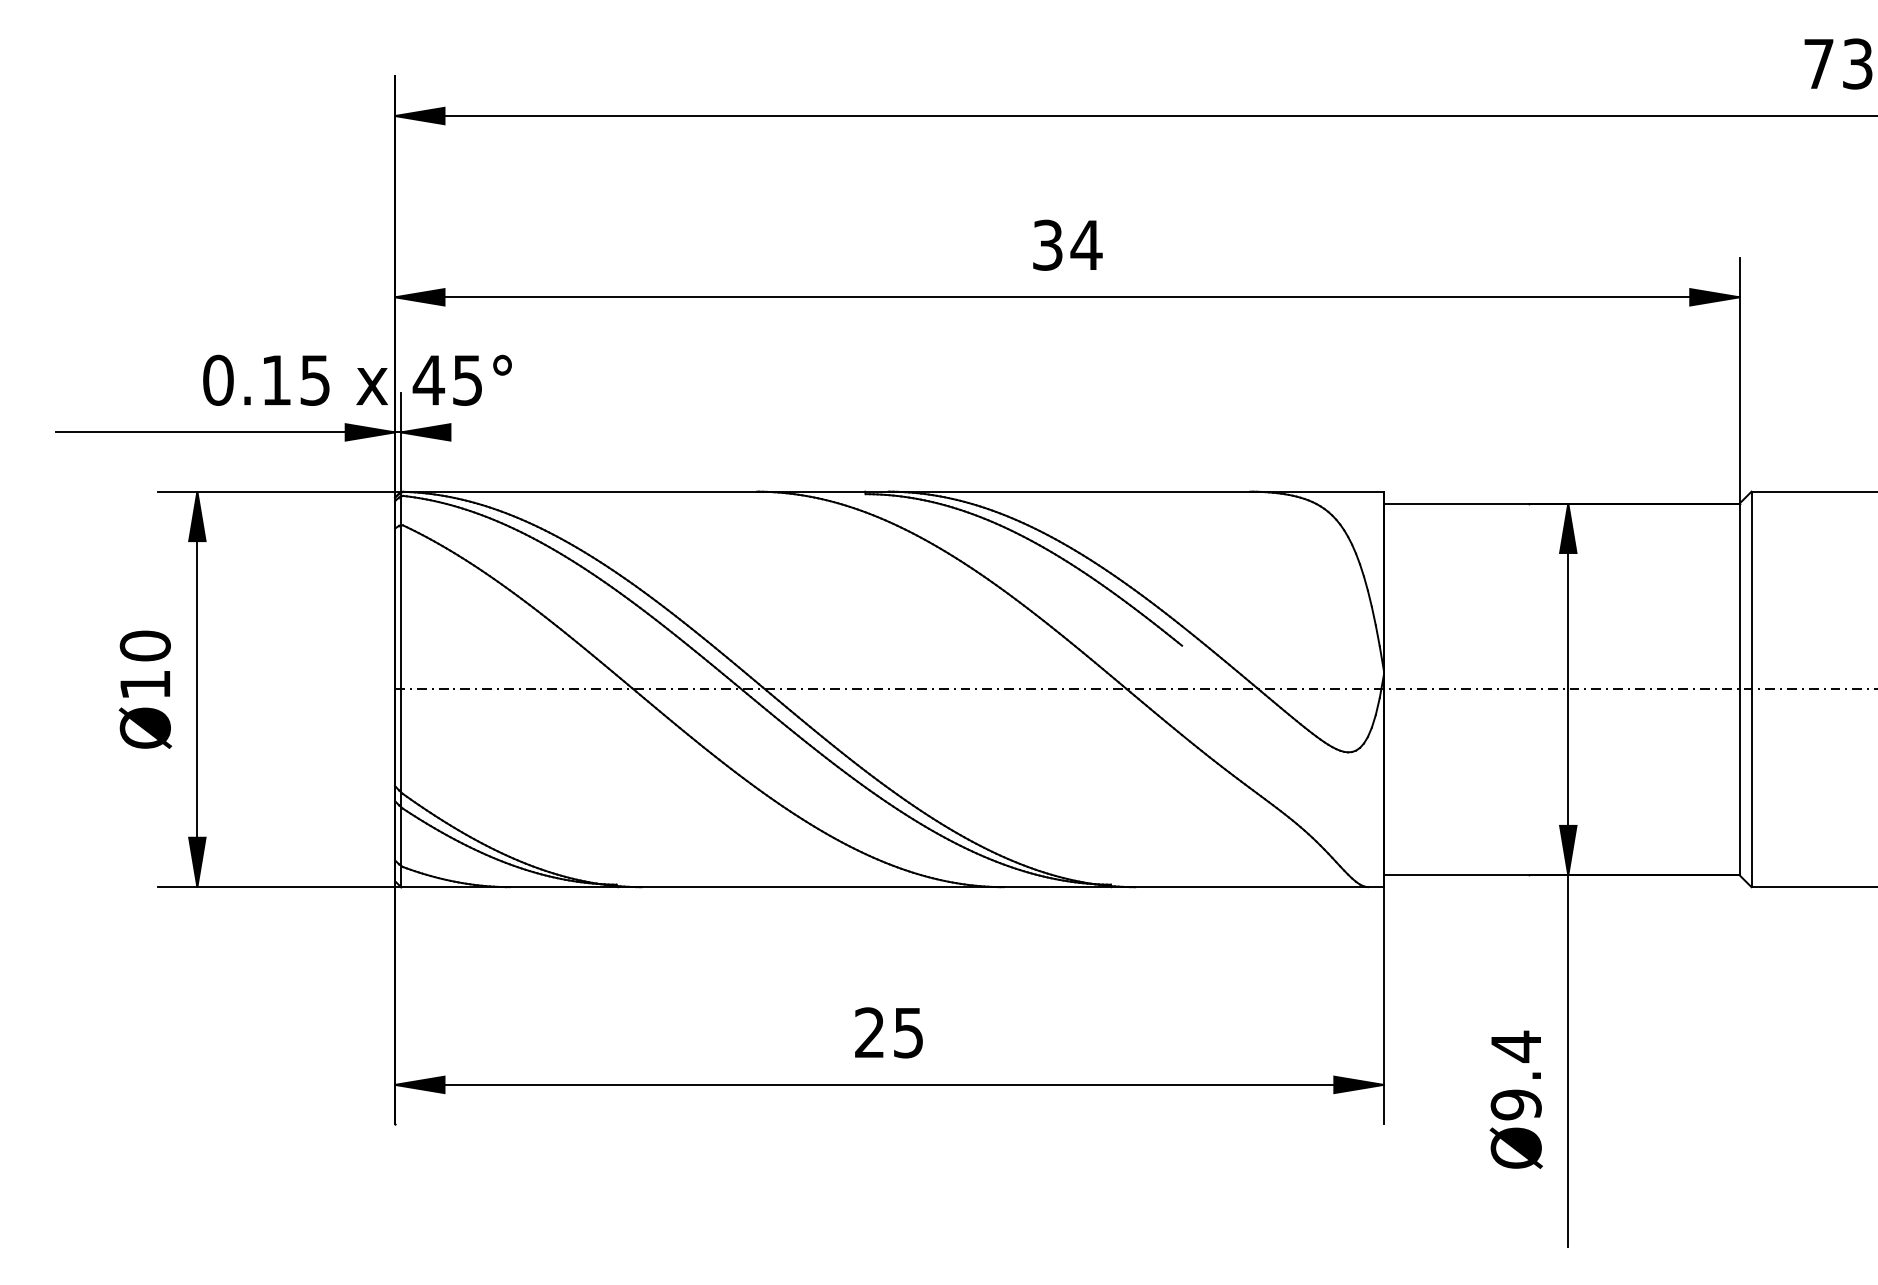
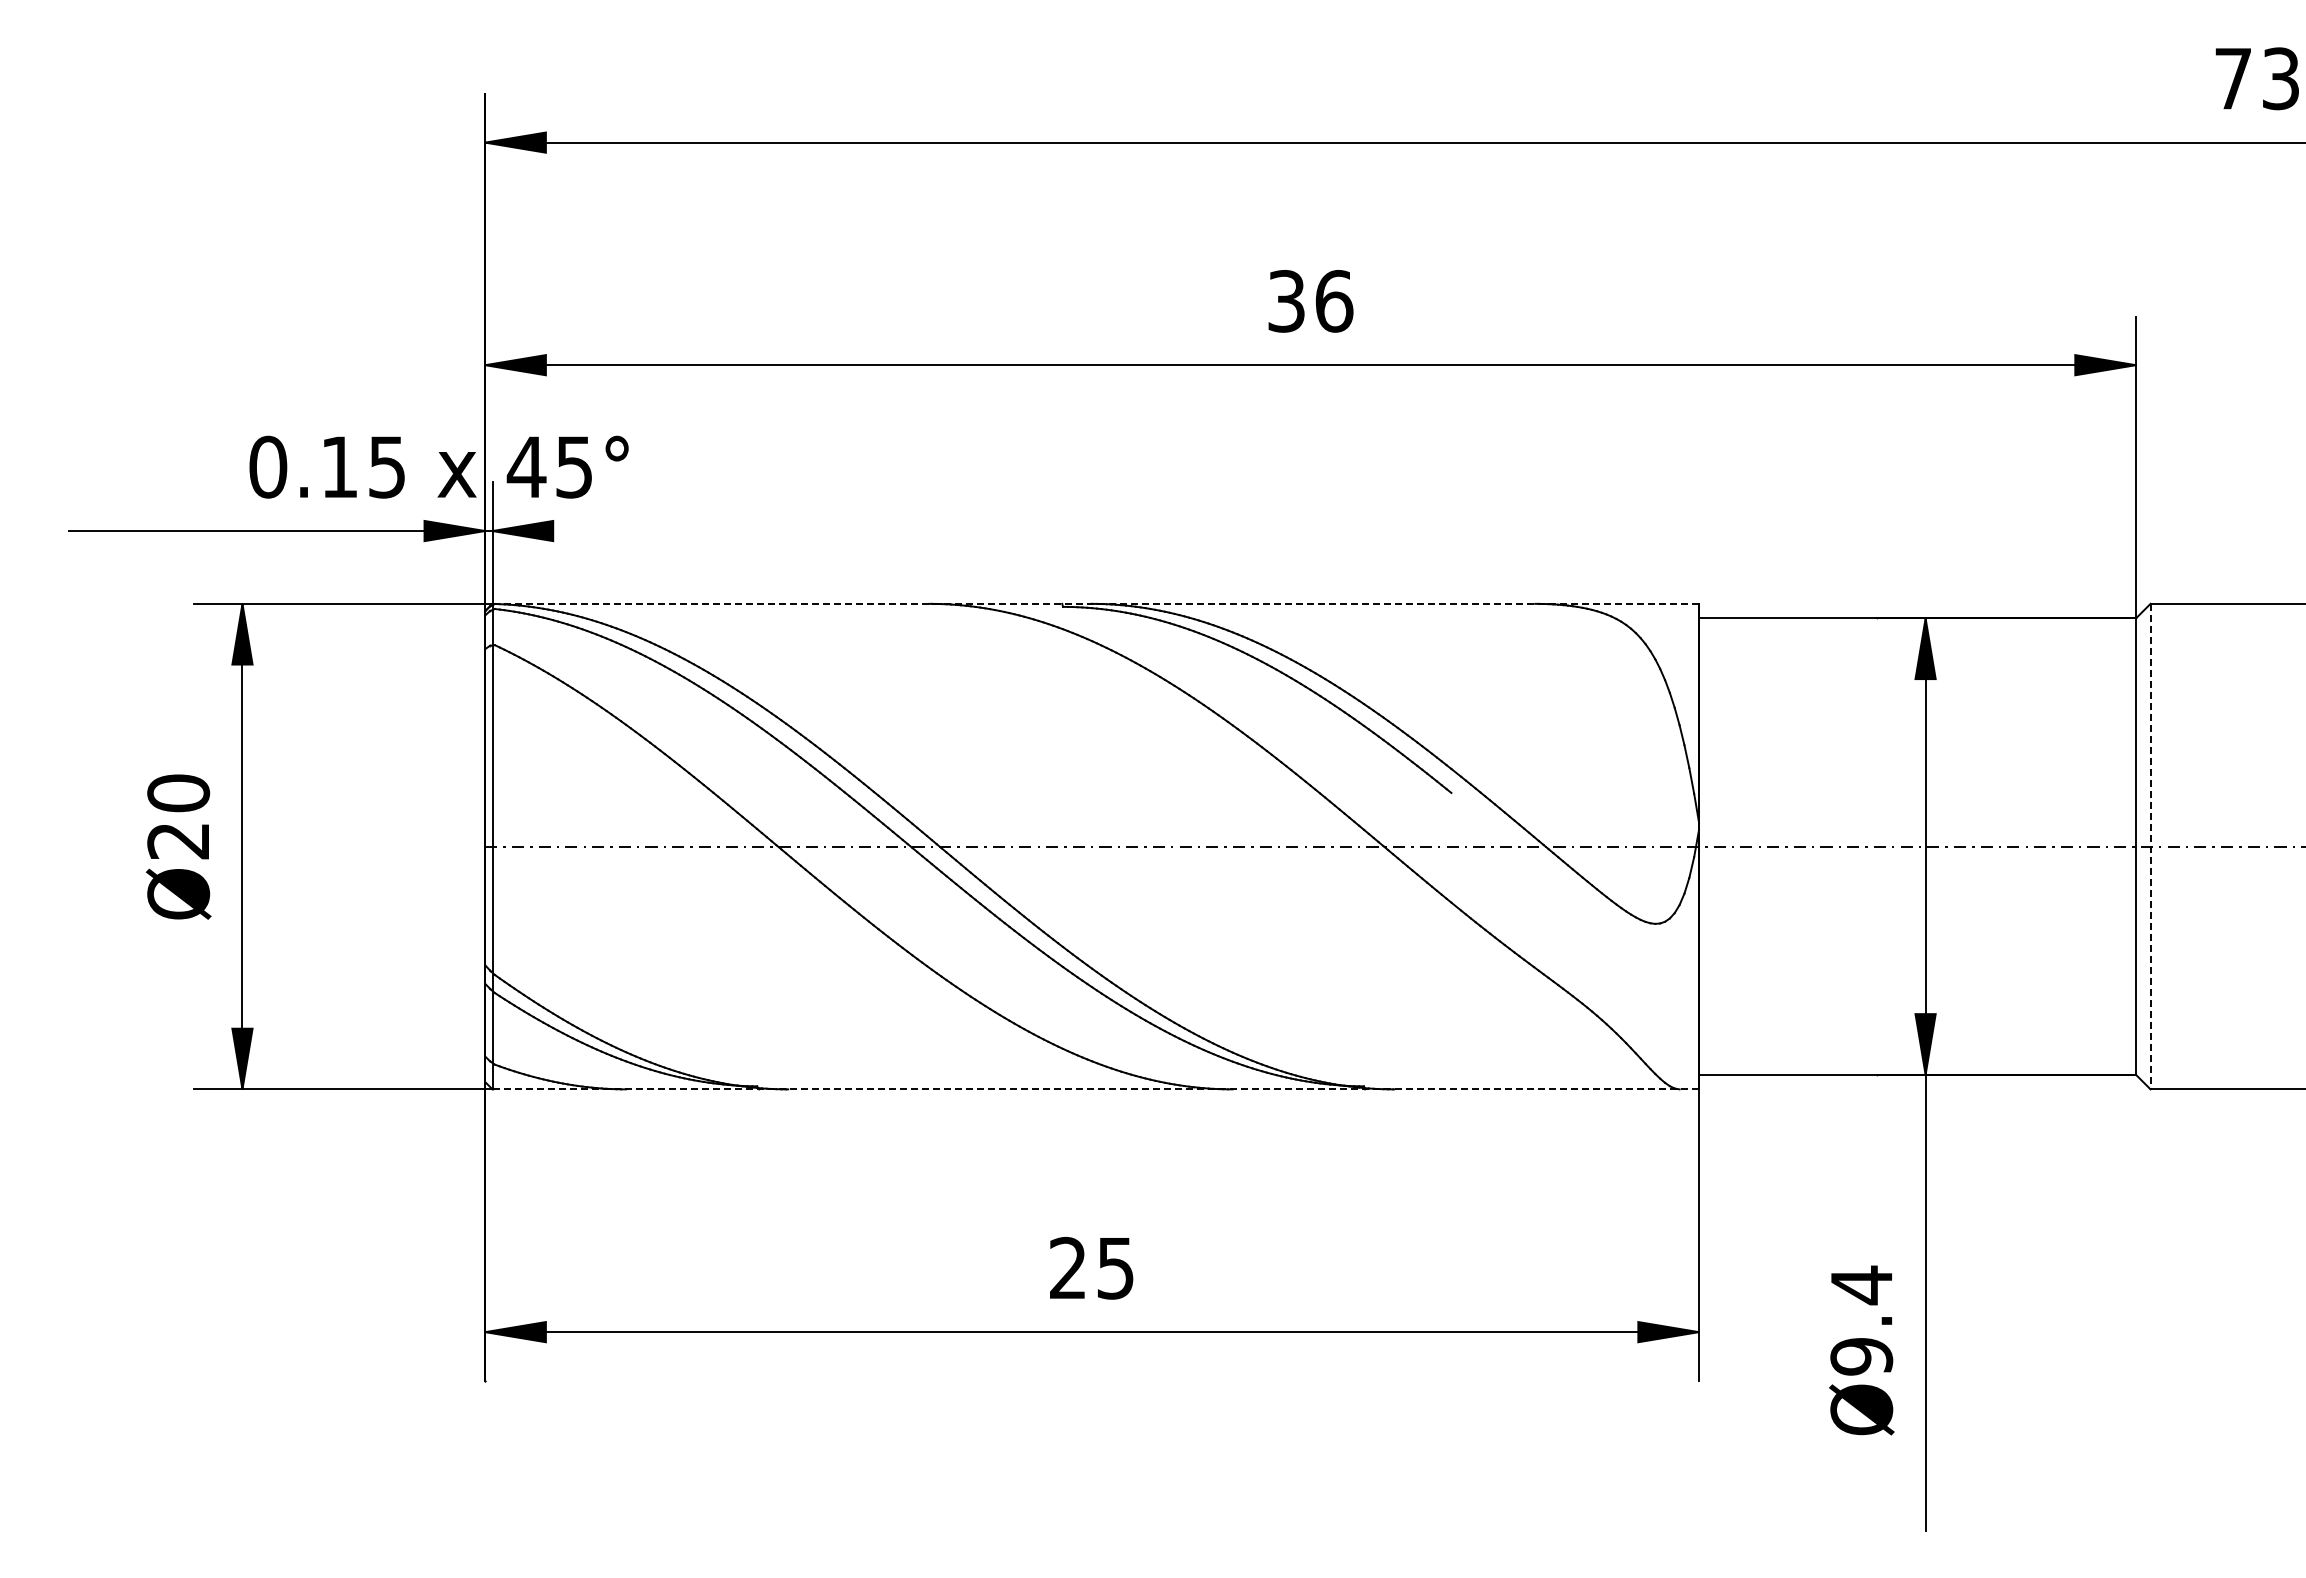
text: (1086, 245) -> (1333, 301), 34 -> 36
line: (892, 491) -> (1096, 603), solid -> dashed
text: (144, 685) -> (177, 841), Ø10 -> Ø20
line: (1751, 689) -> (2150, 846), solid -> dashed
line: (892, 887) -> (1096, 1089), solid -> dashed

